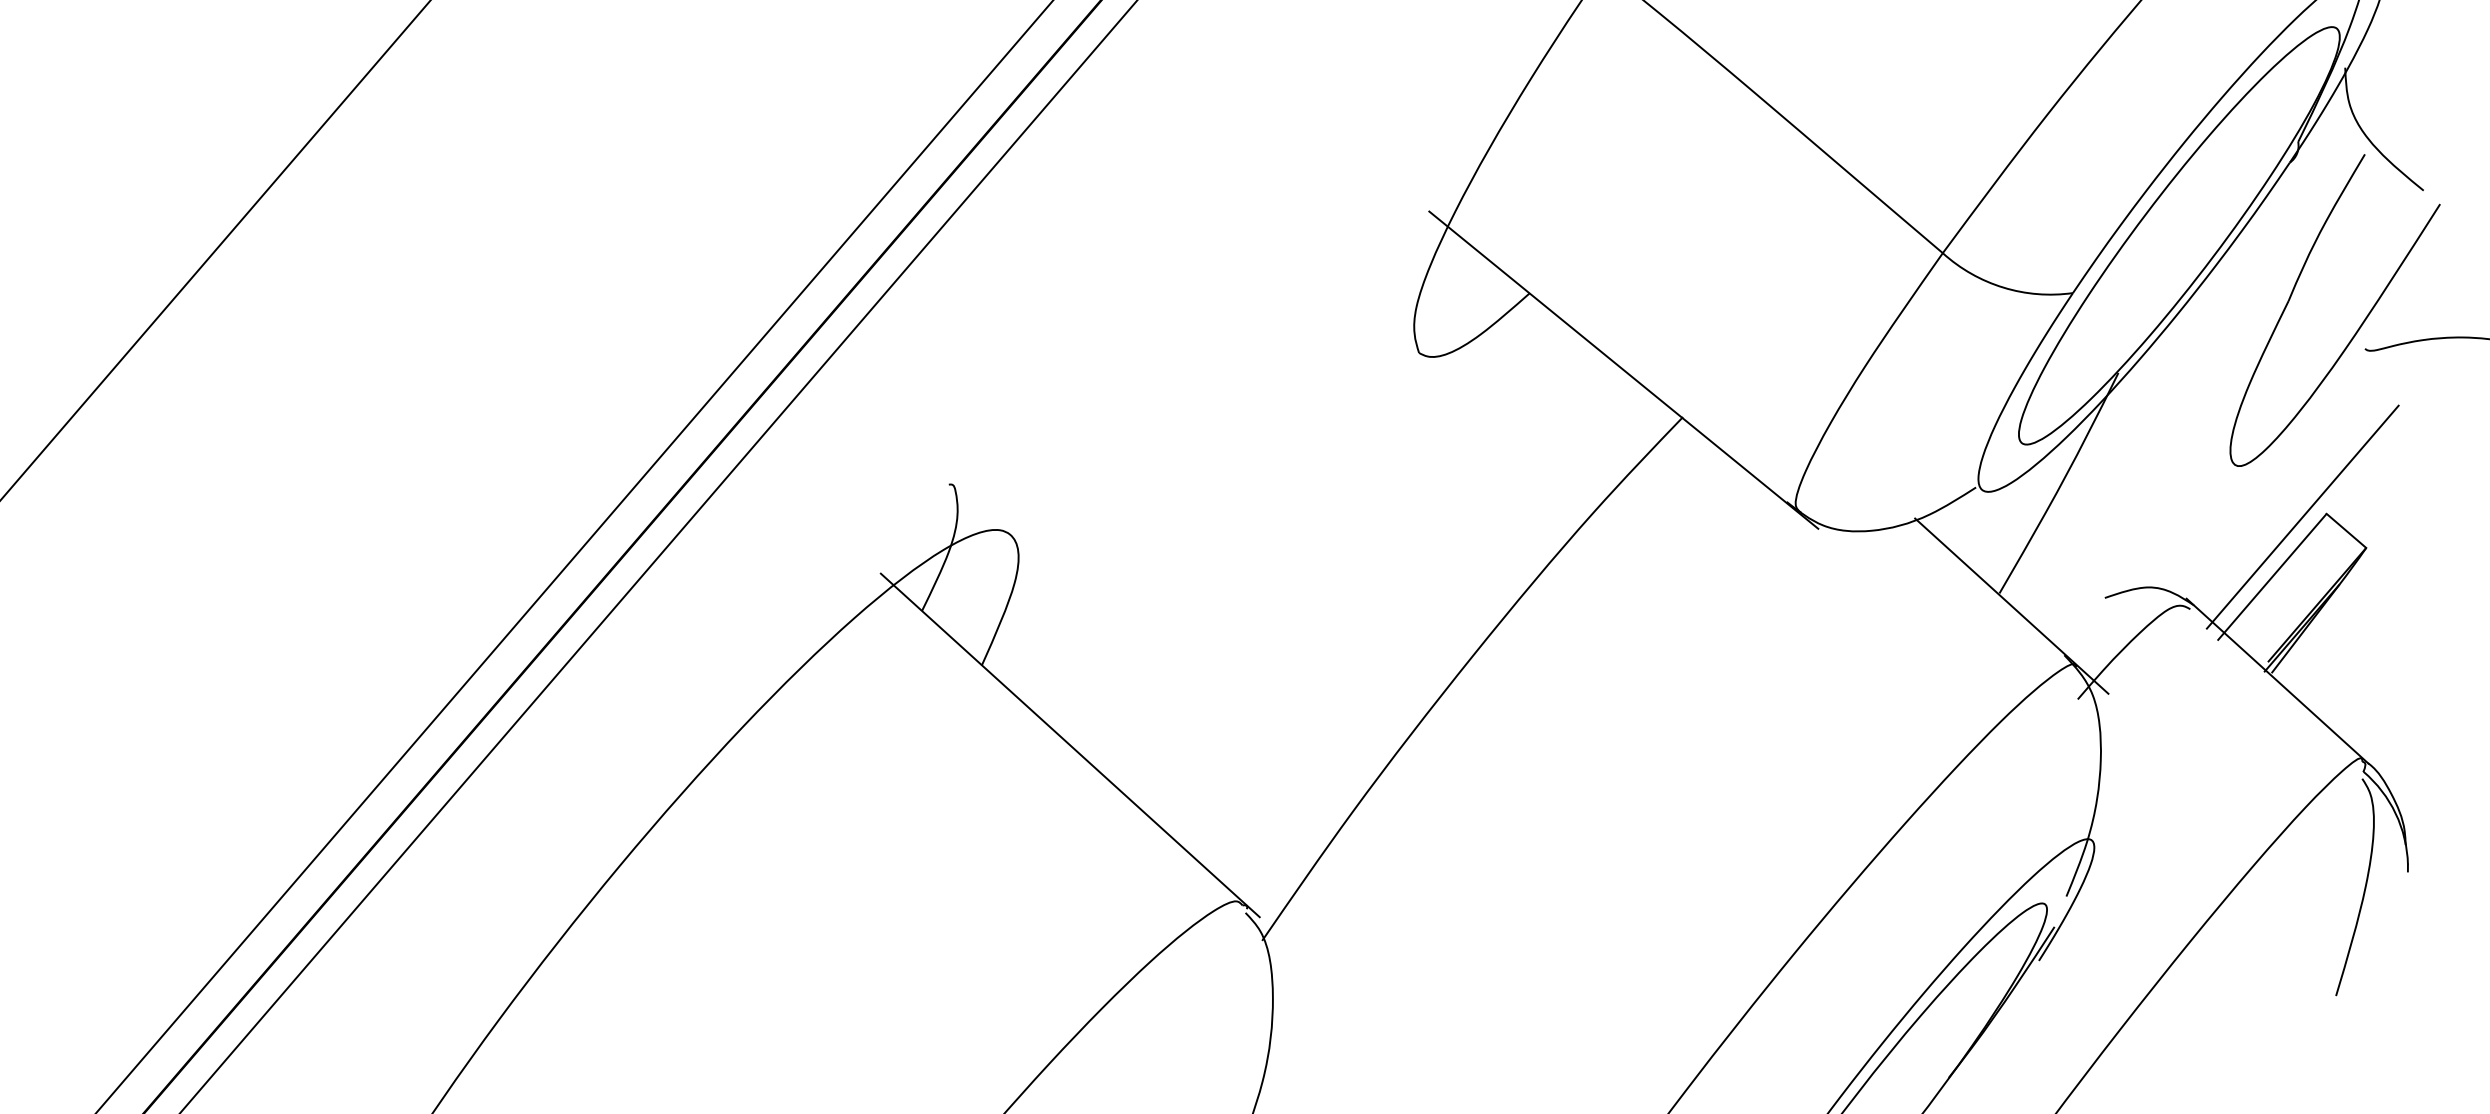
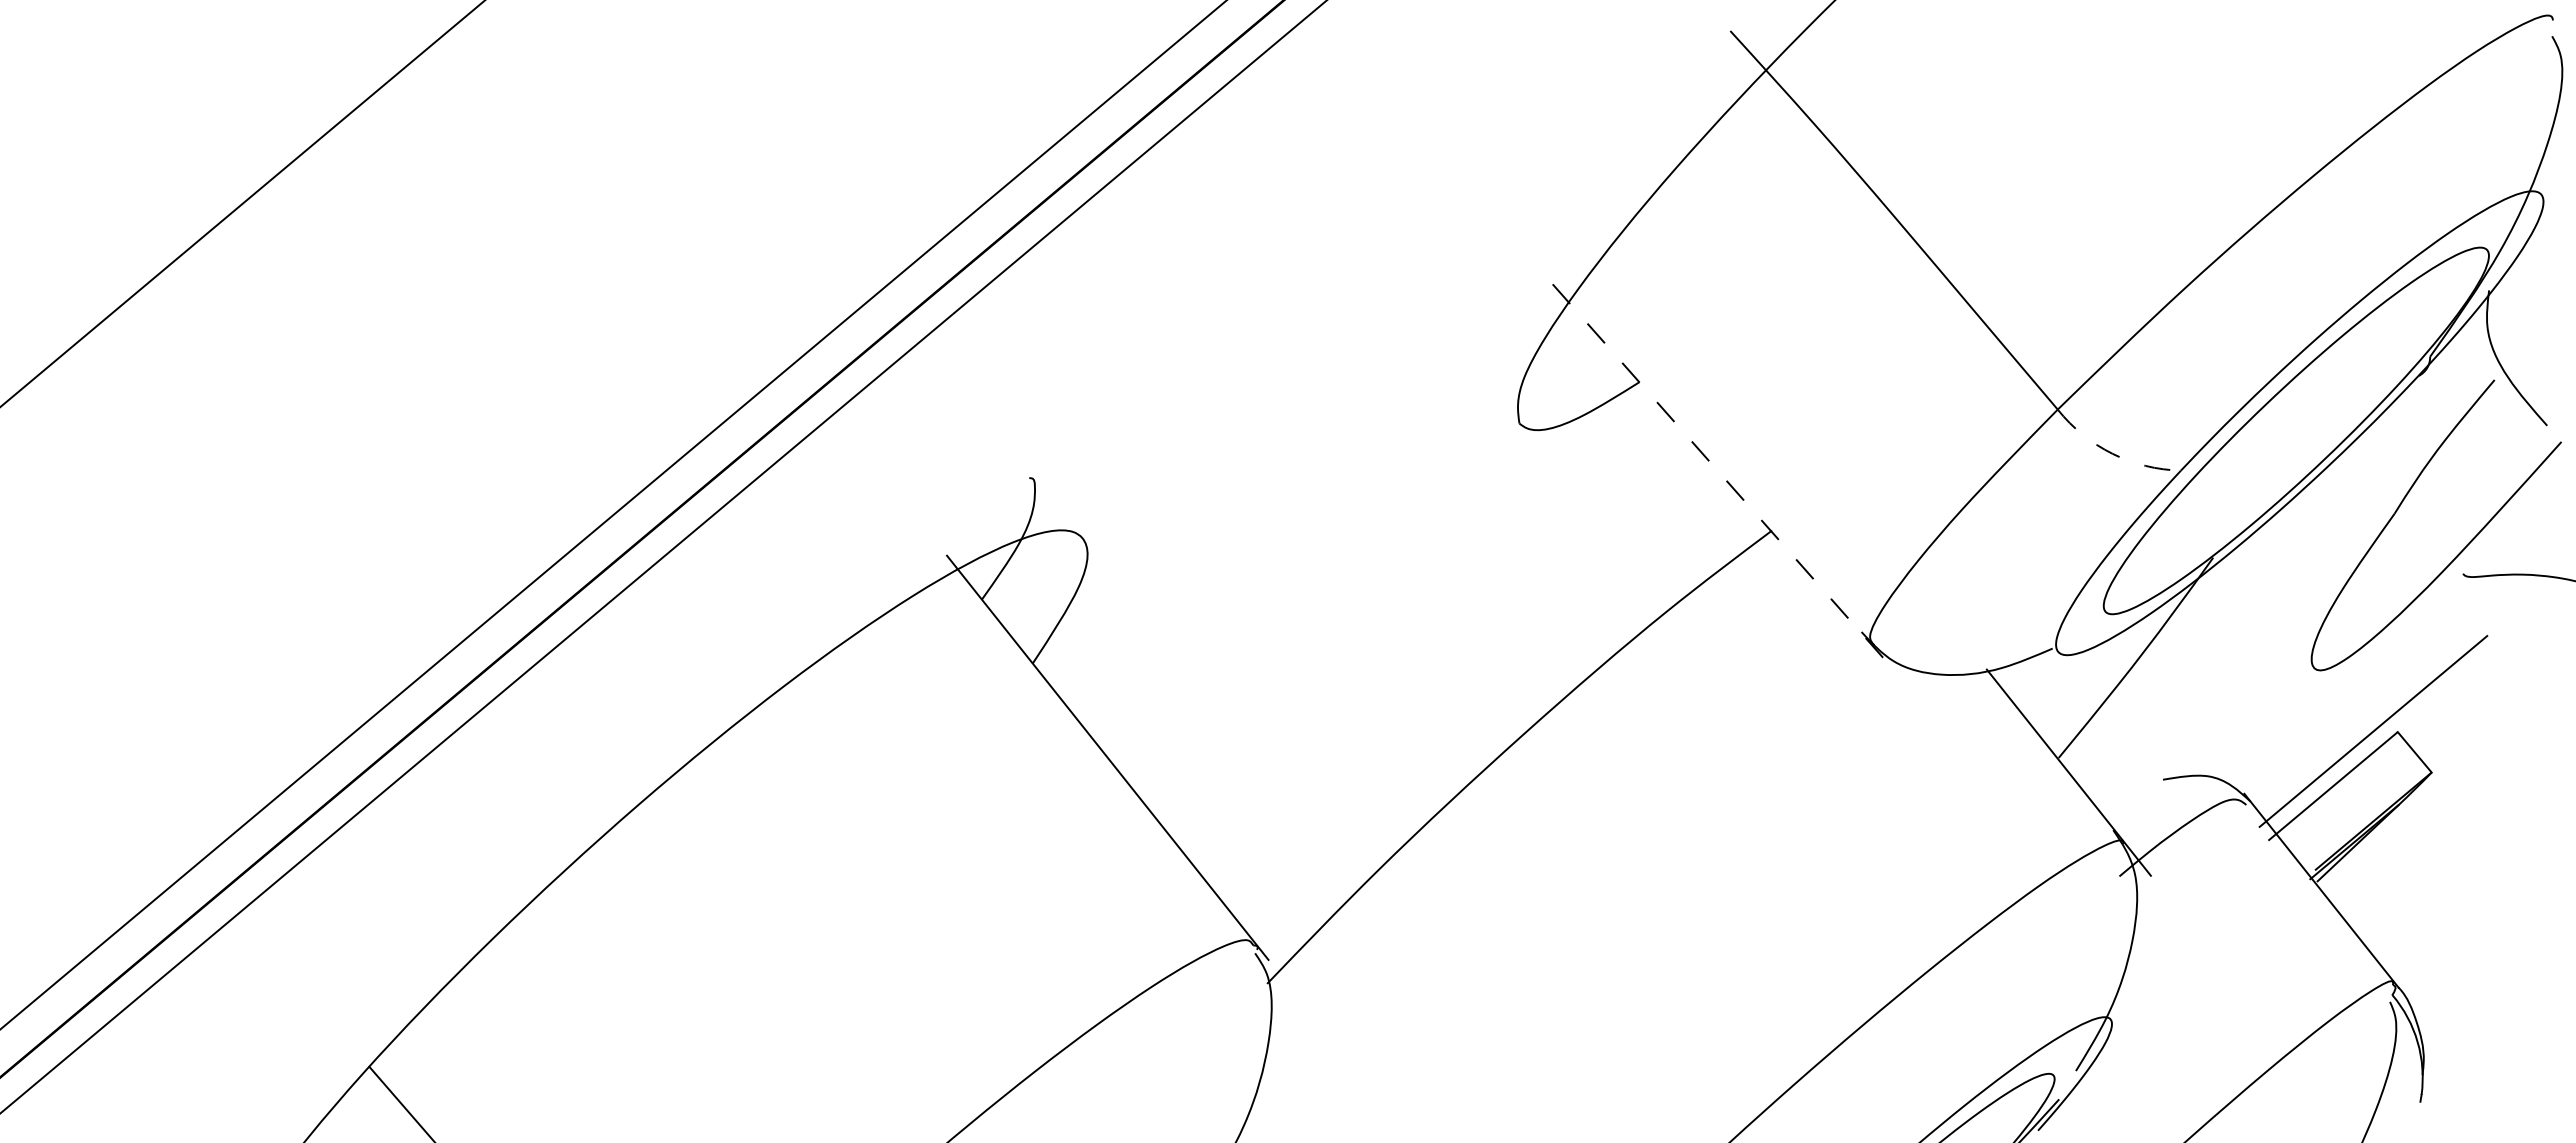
arc: (2003, 287) -> (2112, 453), solid -> dashed
line: (1624, 370) -> (1721, 474), solid -> dashed

